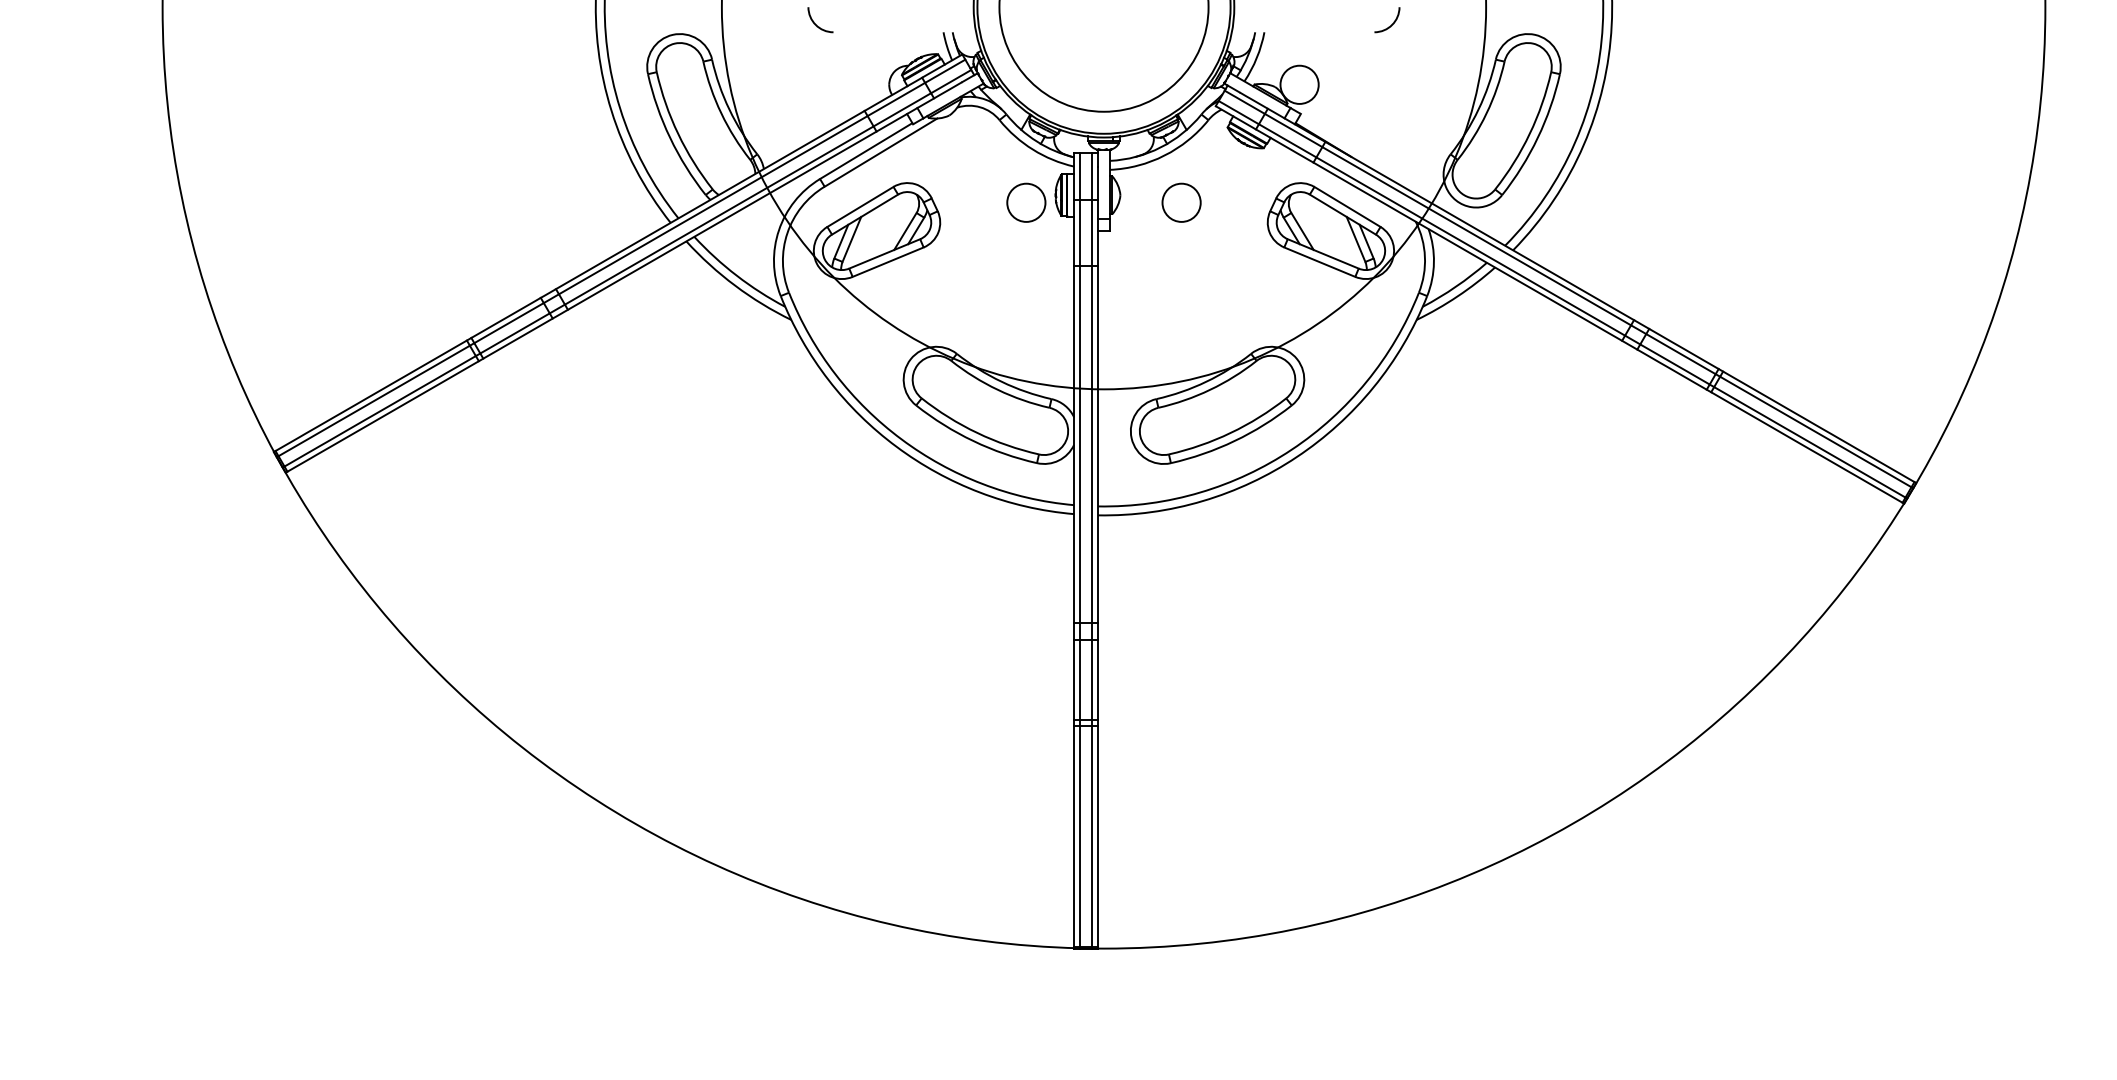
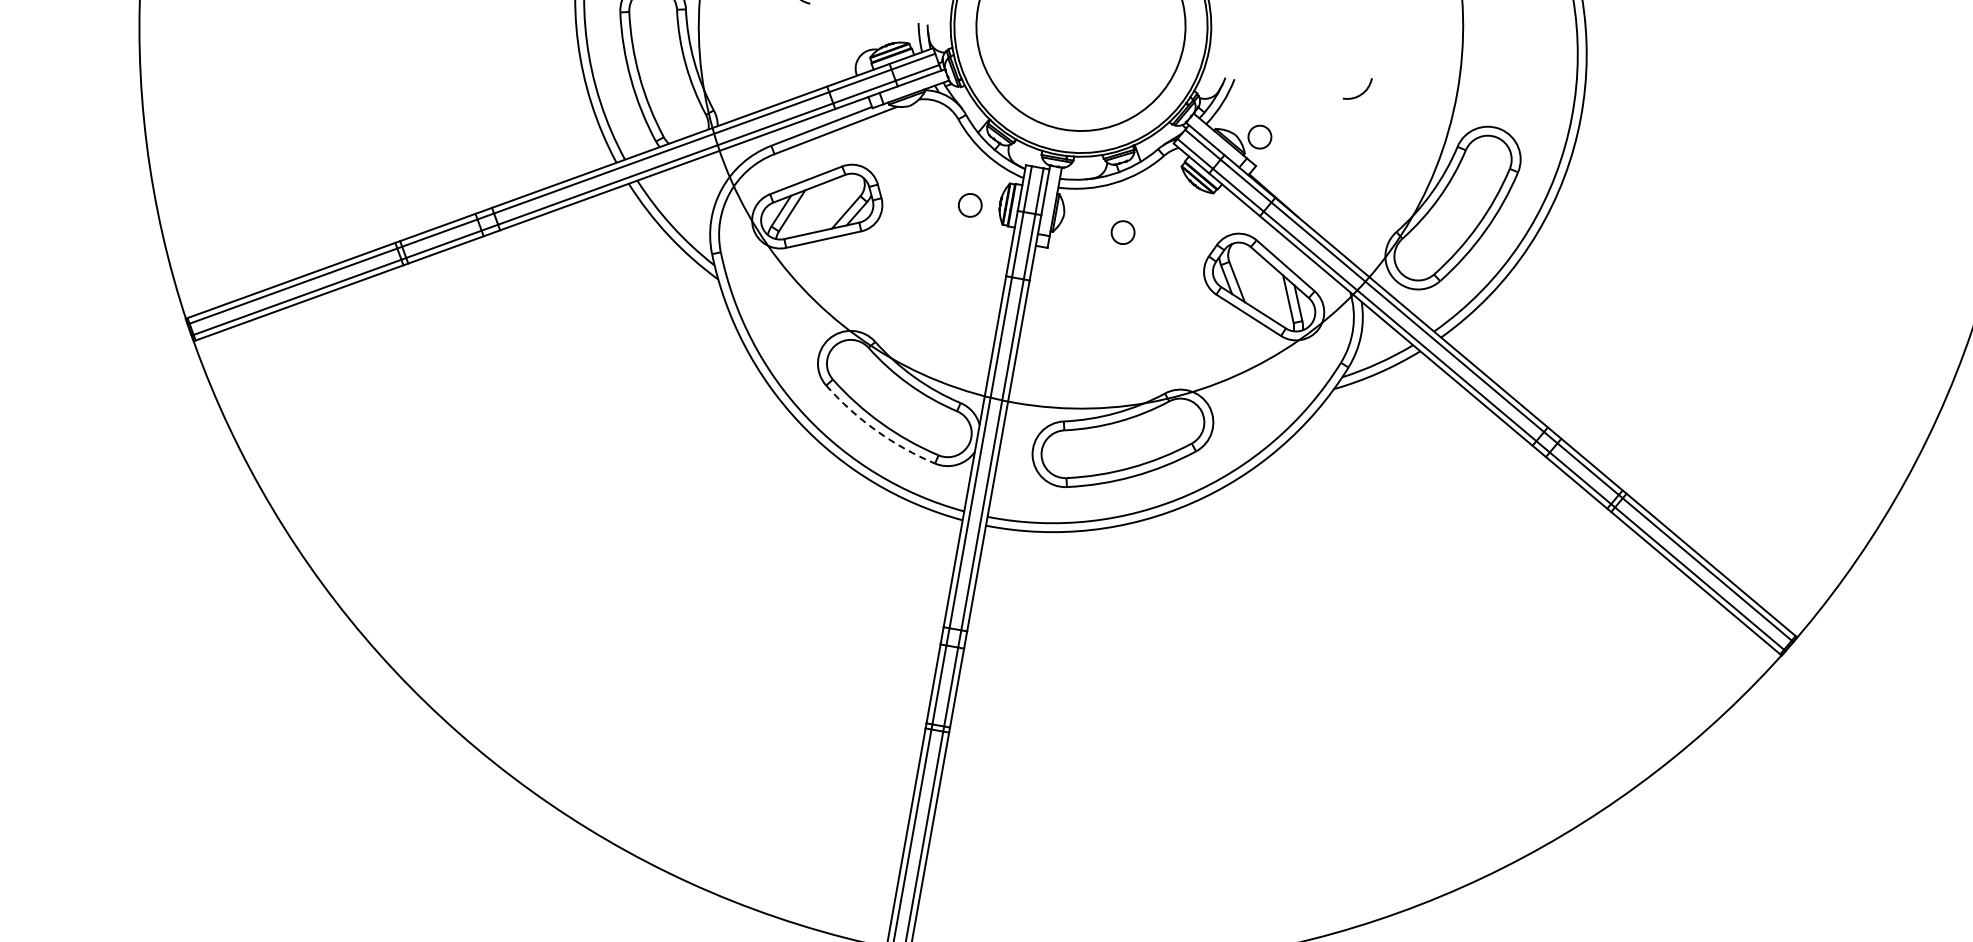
circle: (1299, 84) -> (1259, 136), size x0.6
circle: (1026, 202) -> (970, 205), size x0.6
circle: (1181, 202) -> (1123, 232), size x0.6
arc: (973, 441) -> (876, 431), solid -> dashed

